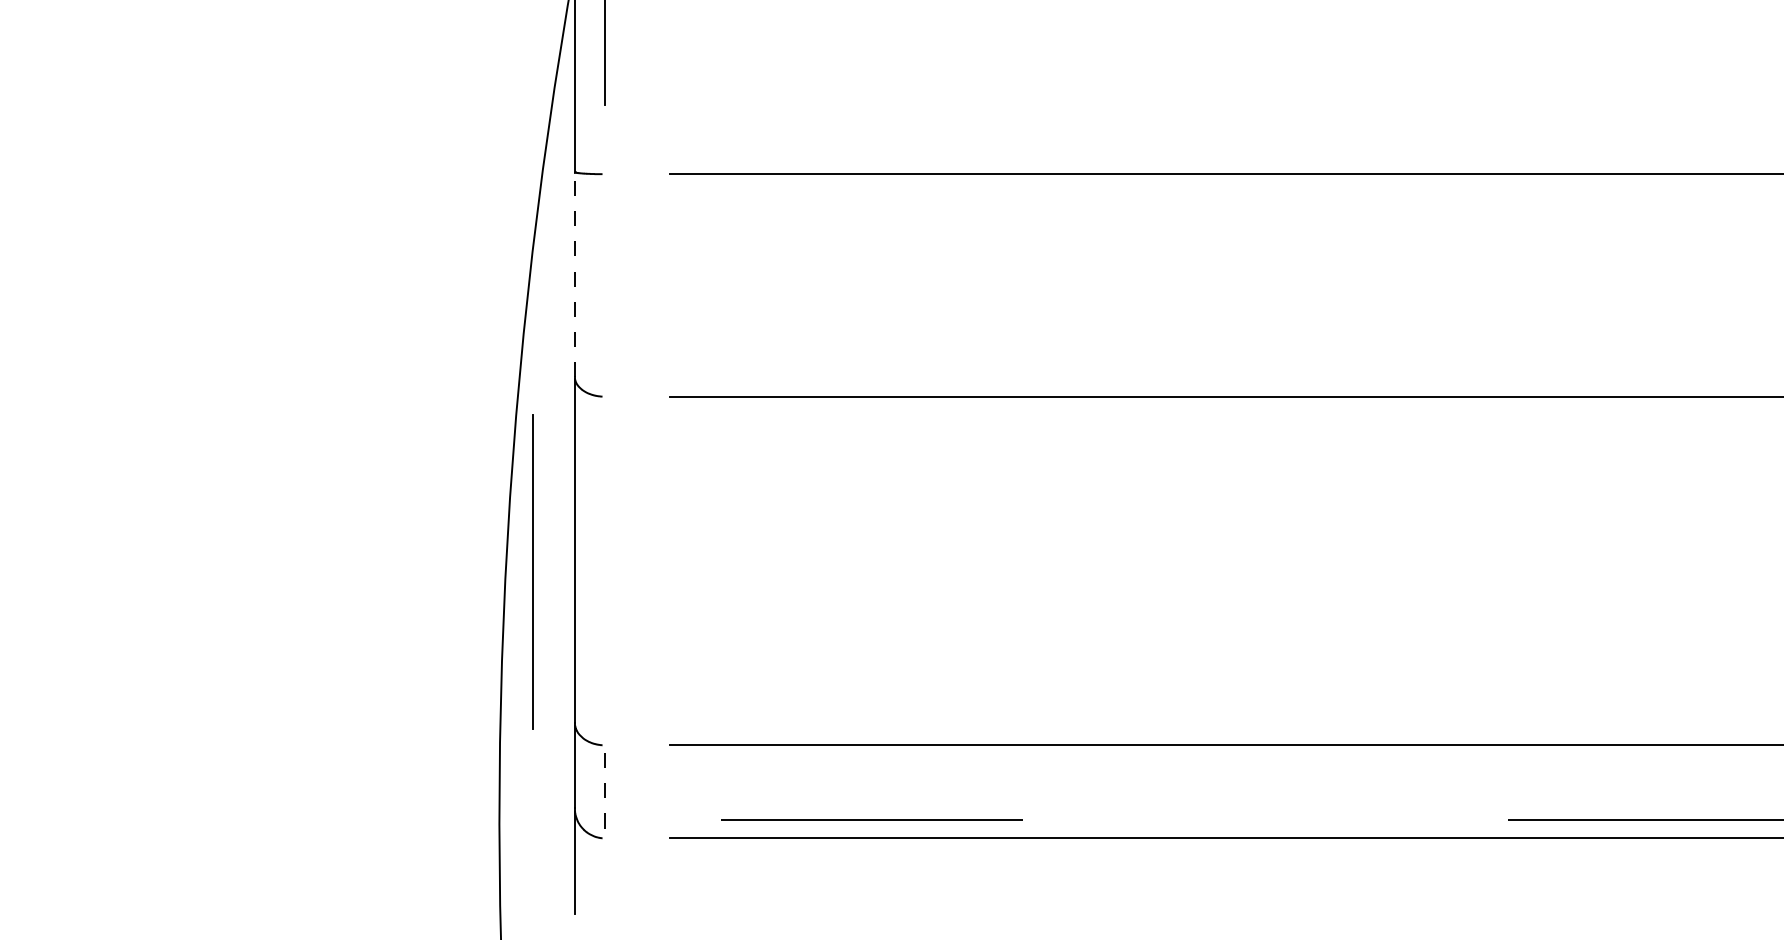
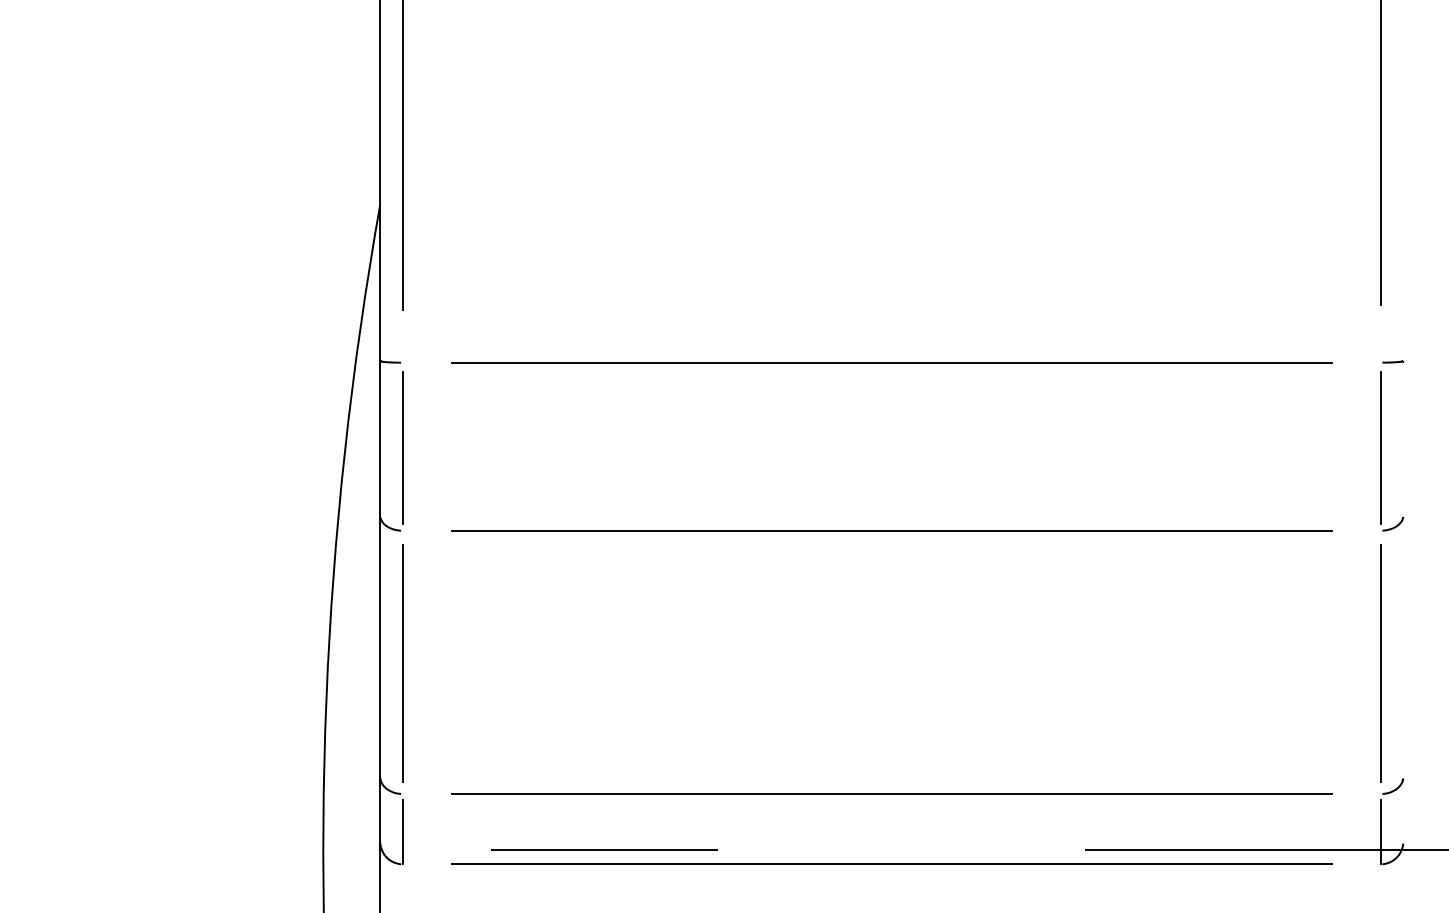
line: (575, 273) -> (380, 437), dashed -> solid
line: (604, 286) -> (402, 447), added
line: (532, 572) -> (402, 663), moved
line: (604, 794) -> (402, 831), dashed -> solid

